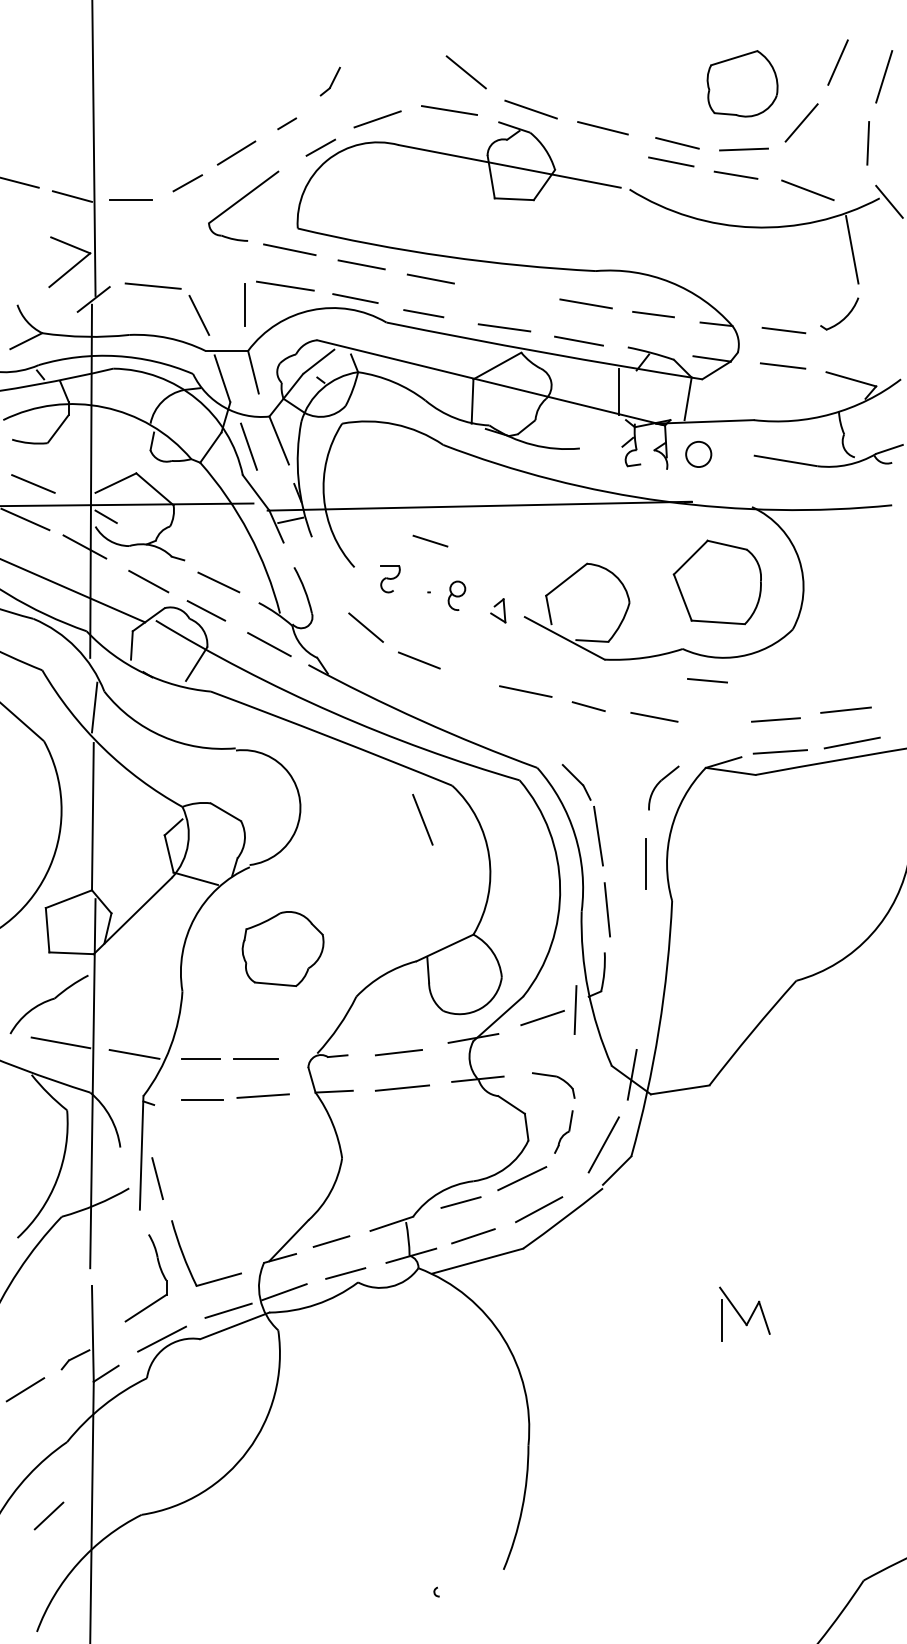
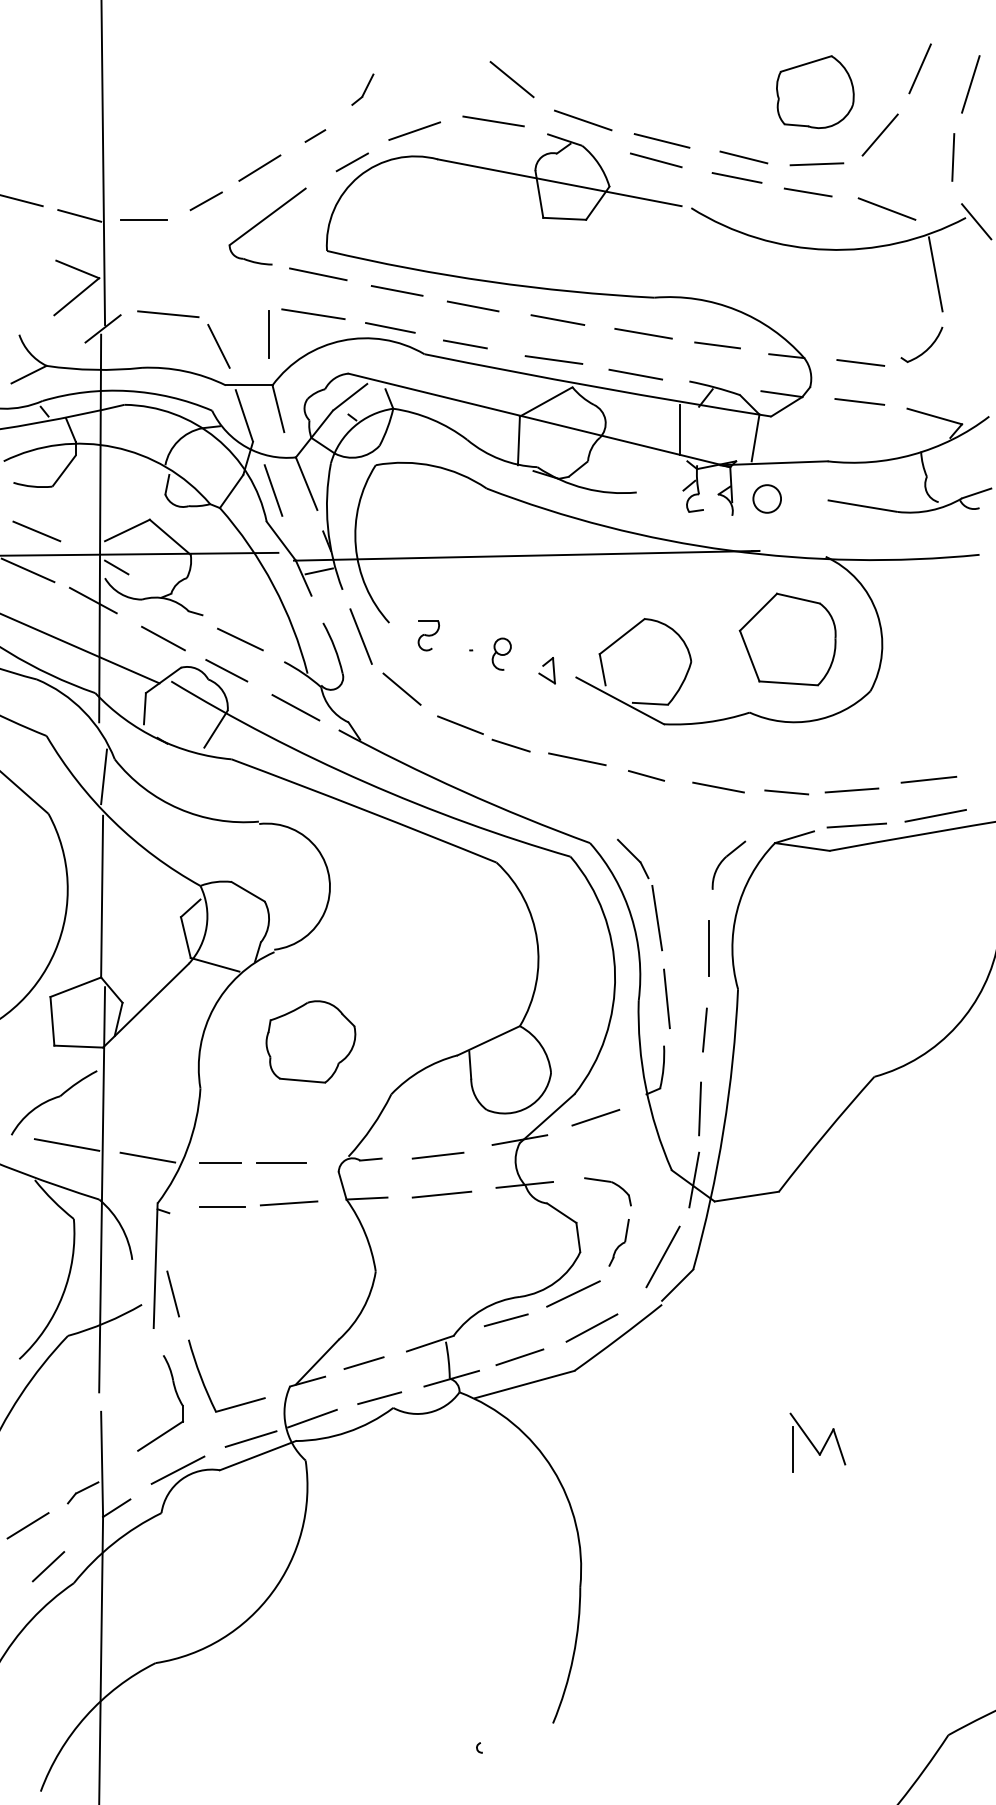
line: (597, 145) -> (656, 159), added
line: (508, 291) -> (558, 320), added
line: (430, 540) -> (511, 744), moved
line: (707, 680) -> (786, 792), moved
line: (422, 819) -> (360, 636), moved
line: (641, 937) -> (704, 1029), added
line: (575, 1009) -> (699, 1108), moved
line: (48, 1515) -> (47, 1566), moved

